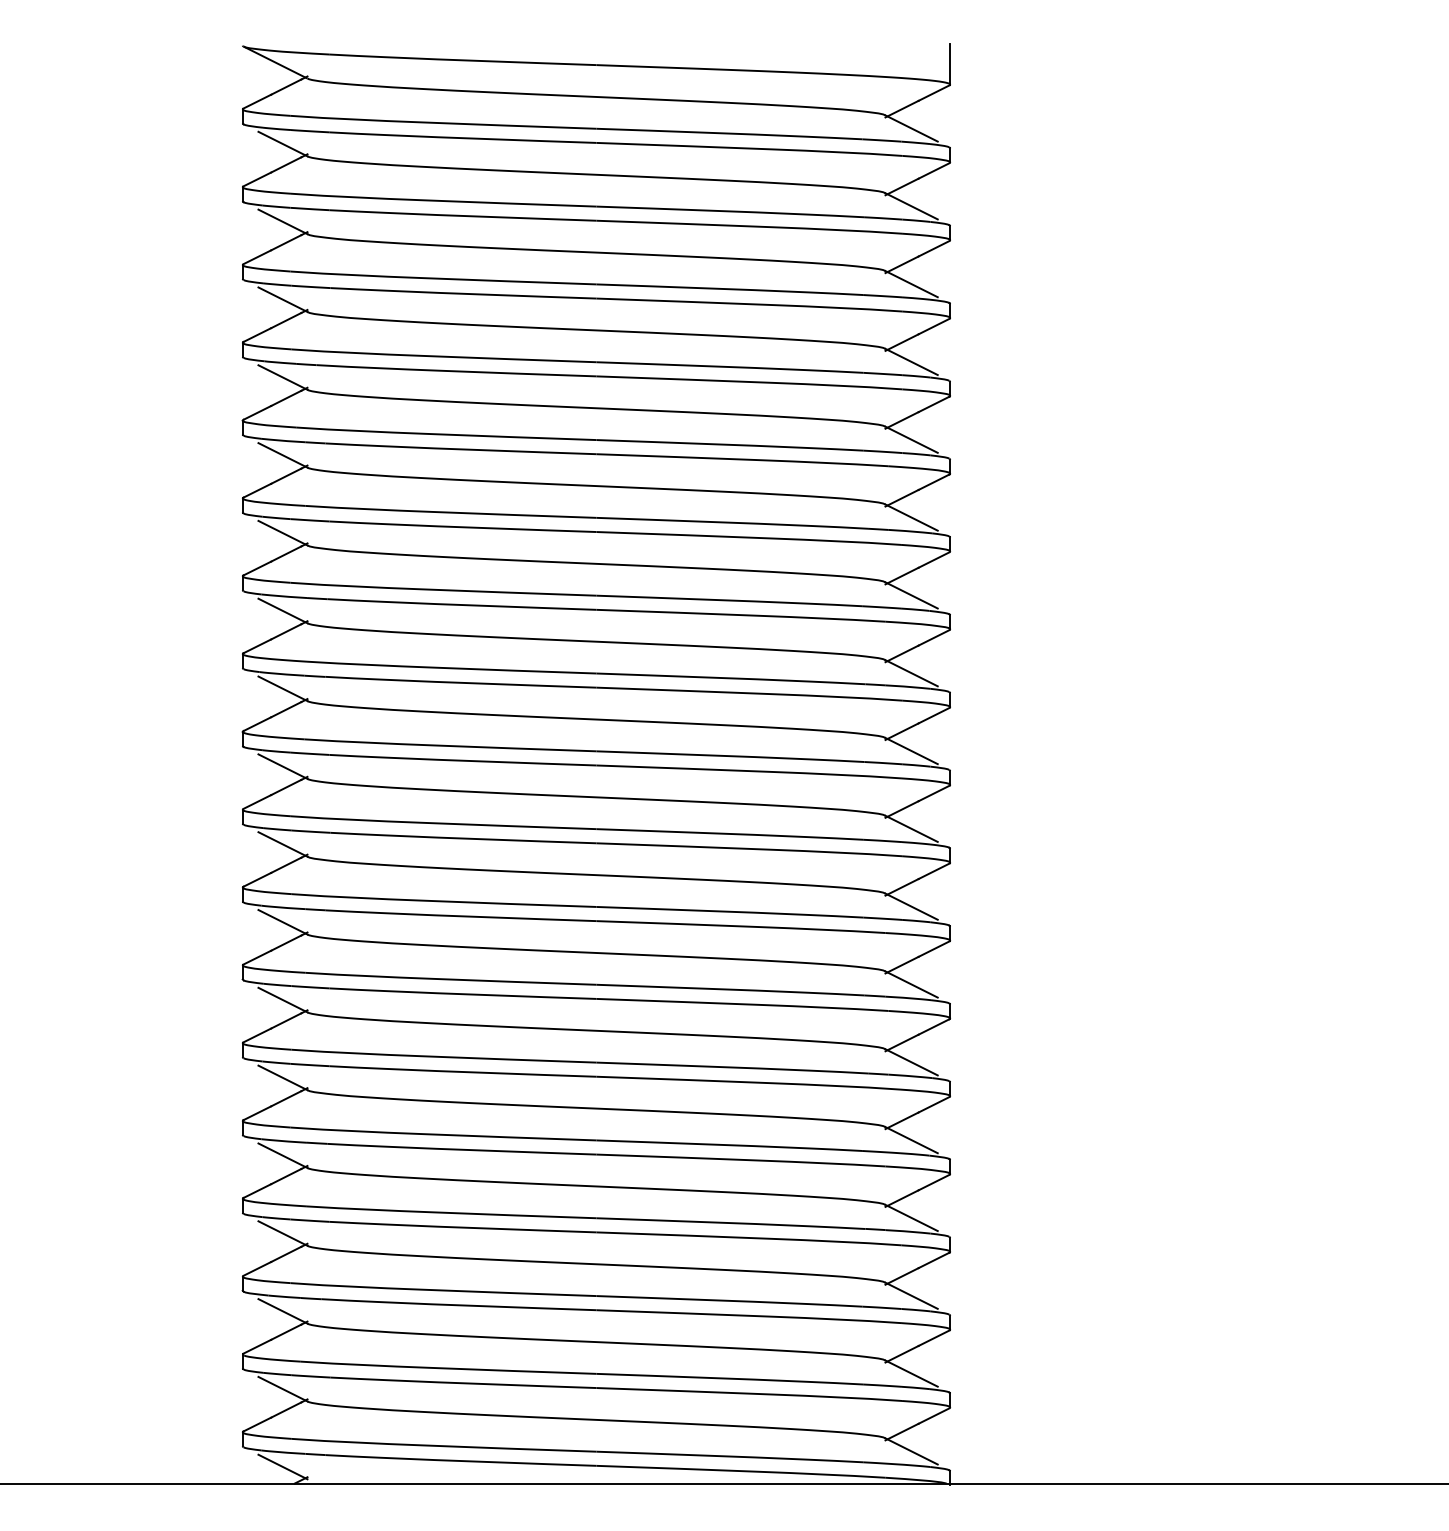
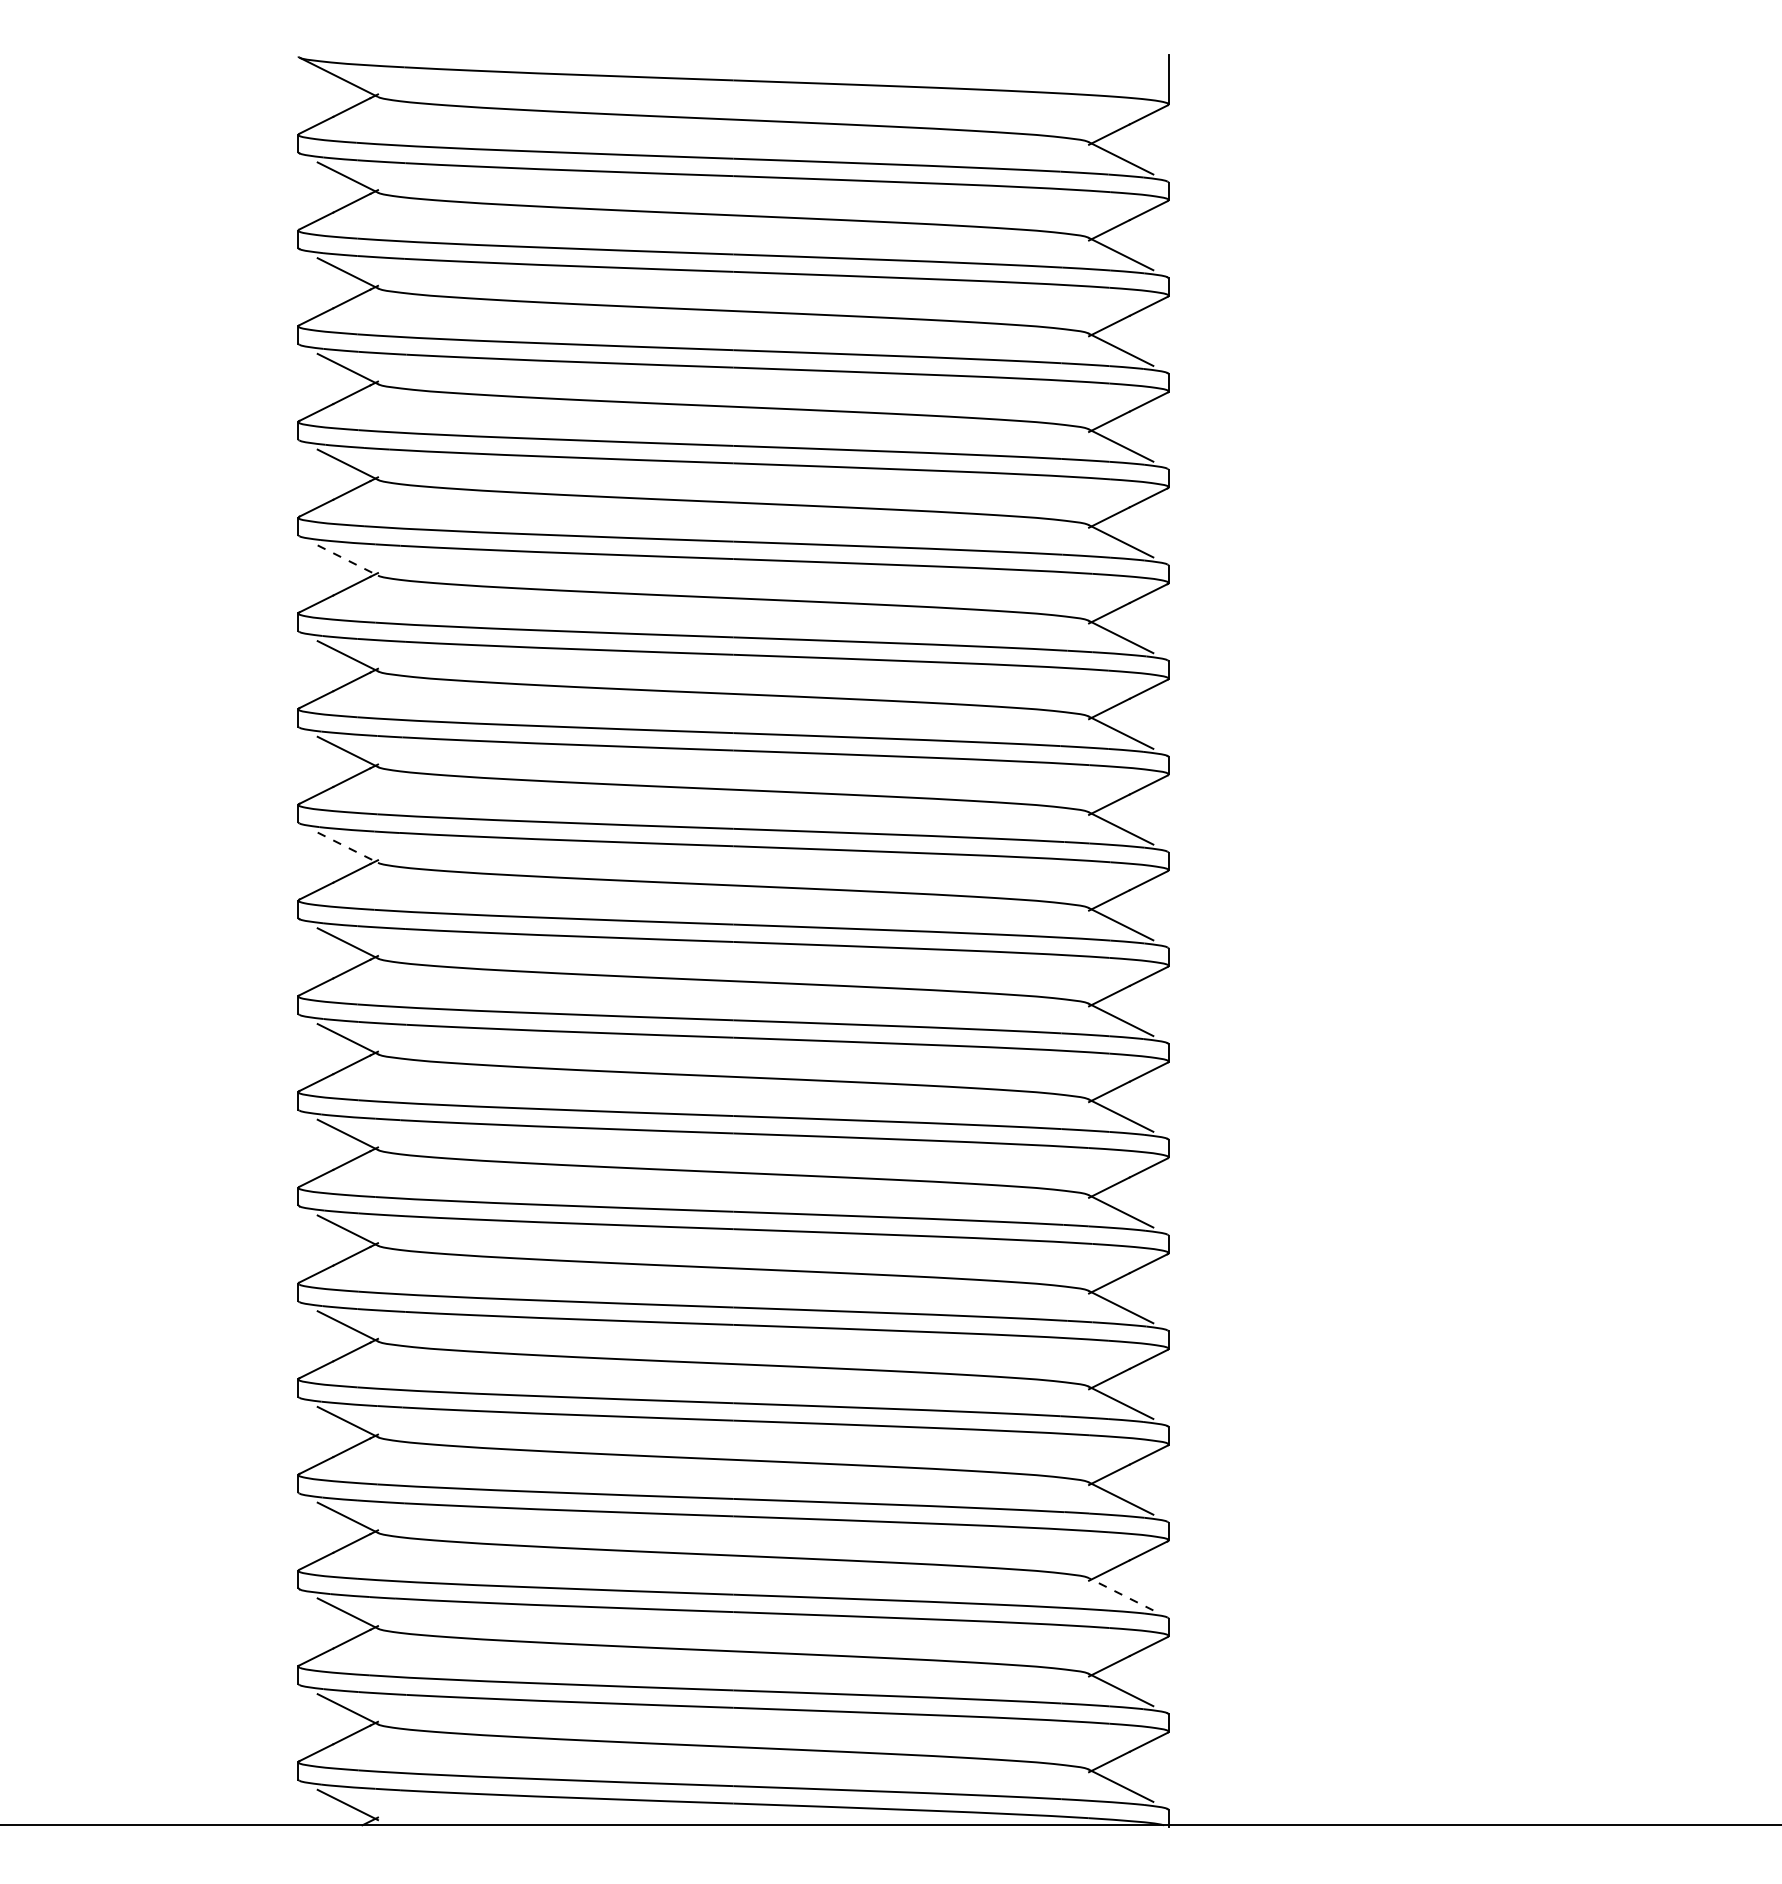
line: (282, 455) -> (347, 560), solid -> dashed
line: (282, 688) -> (347, 847), solid -> dashed
line: (911, 1295) -> (1121, 1594), solid -> dashed

